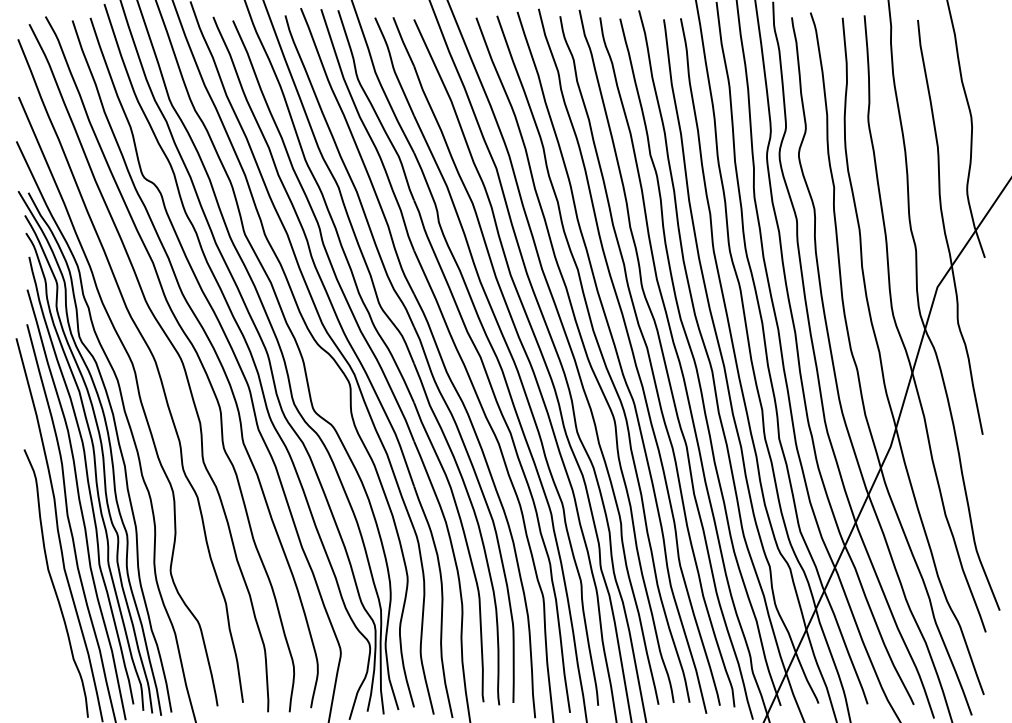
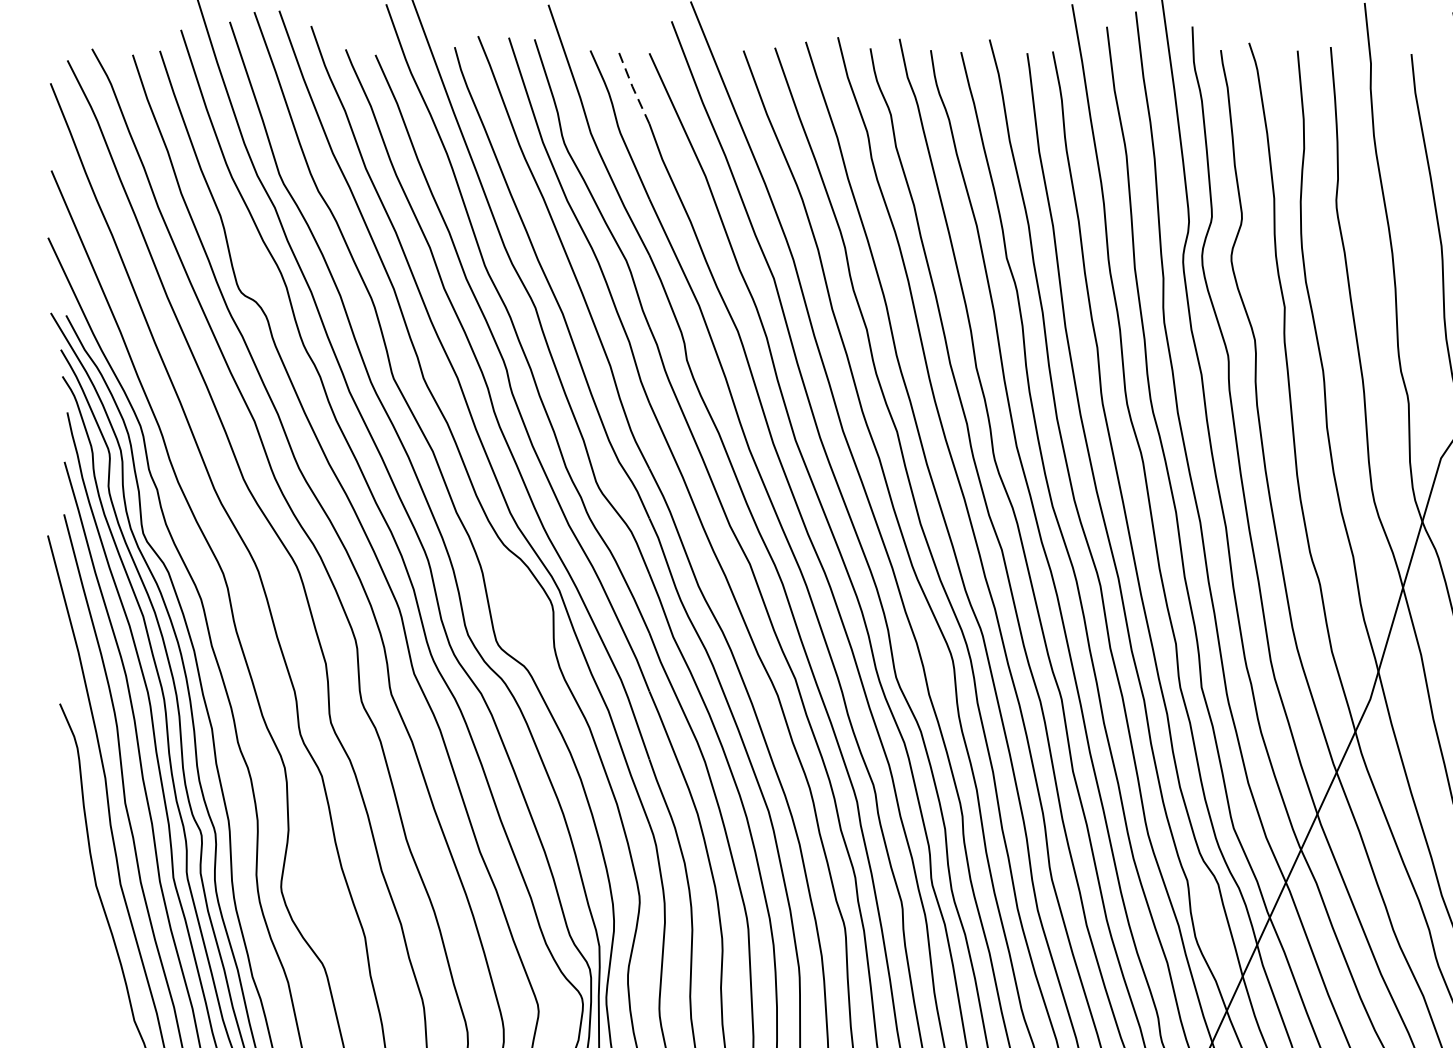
line: (402, 41) -> (631, 86), solid -> dashed

